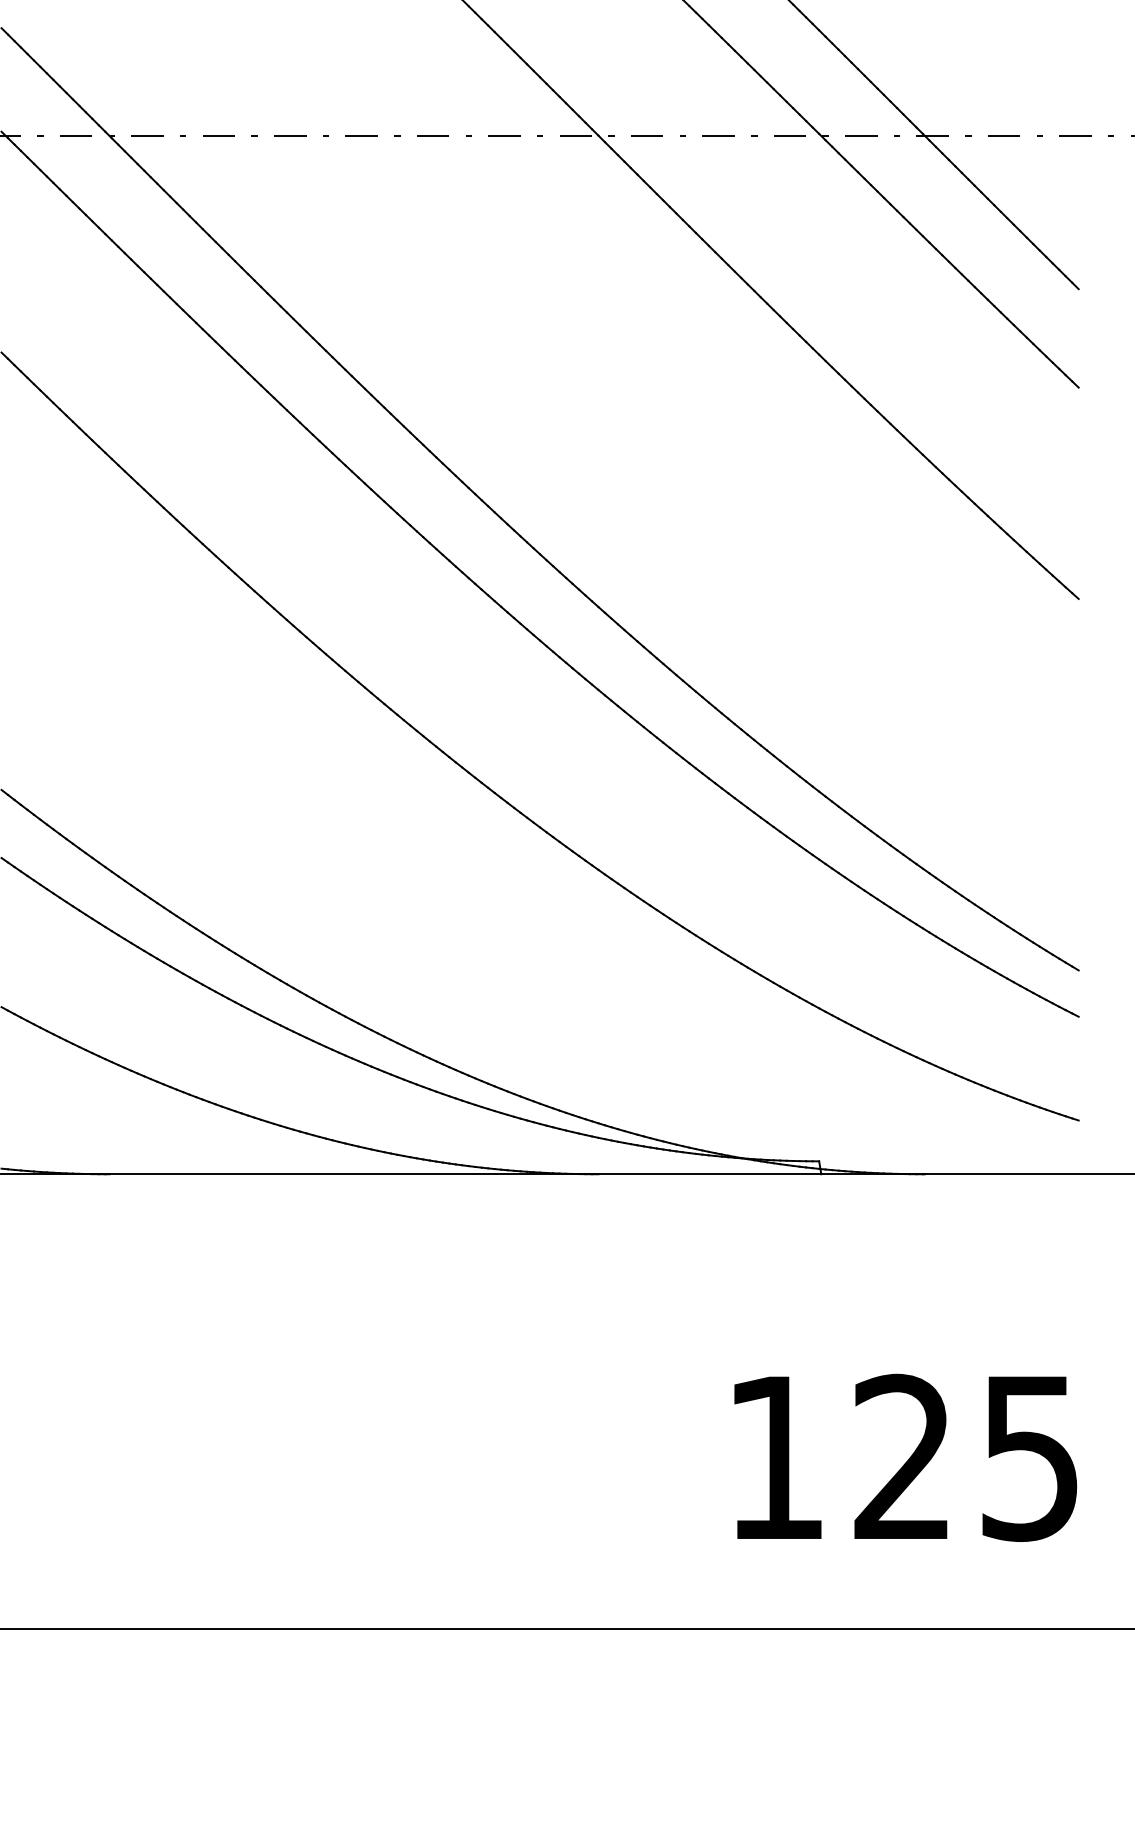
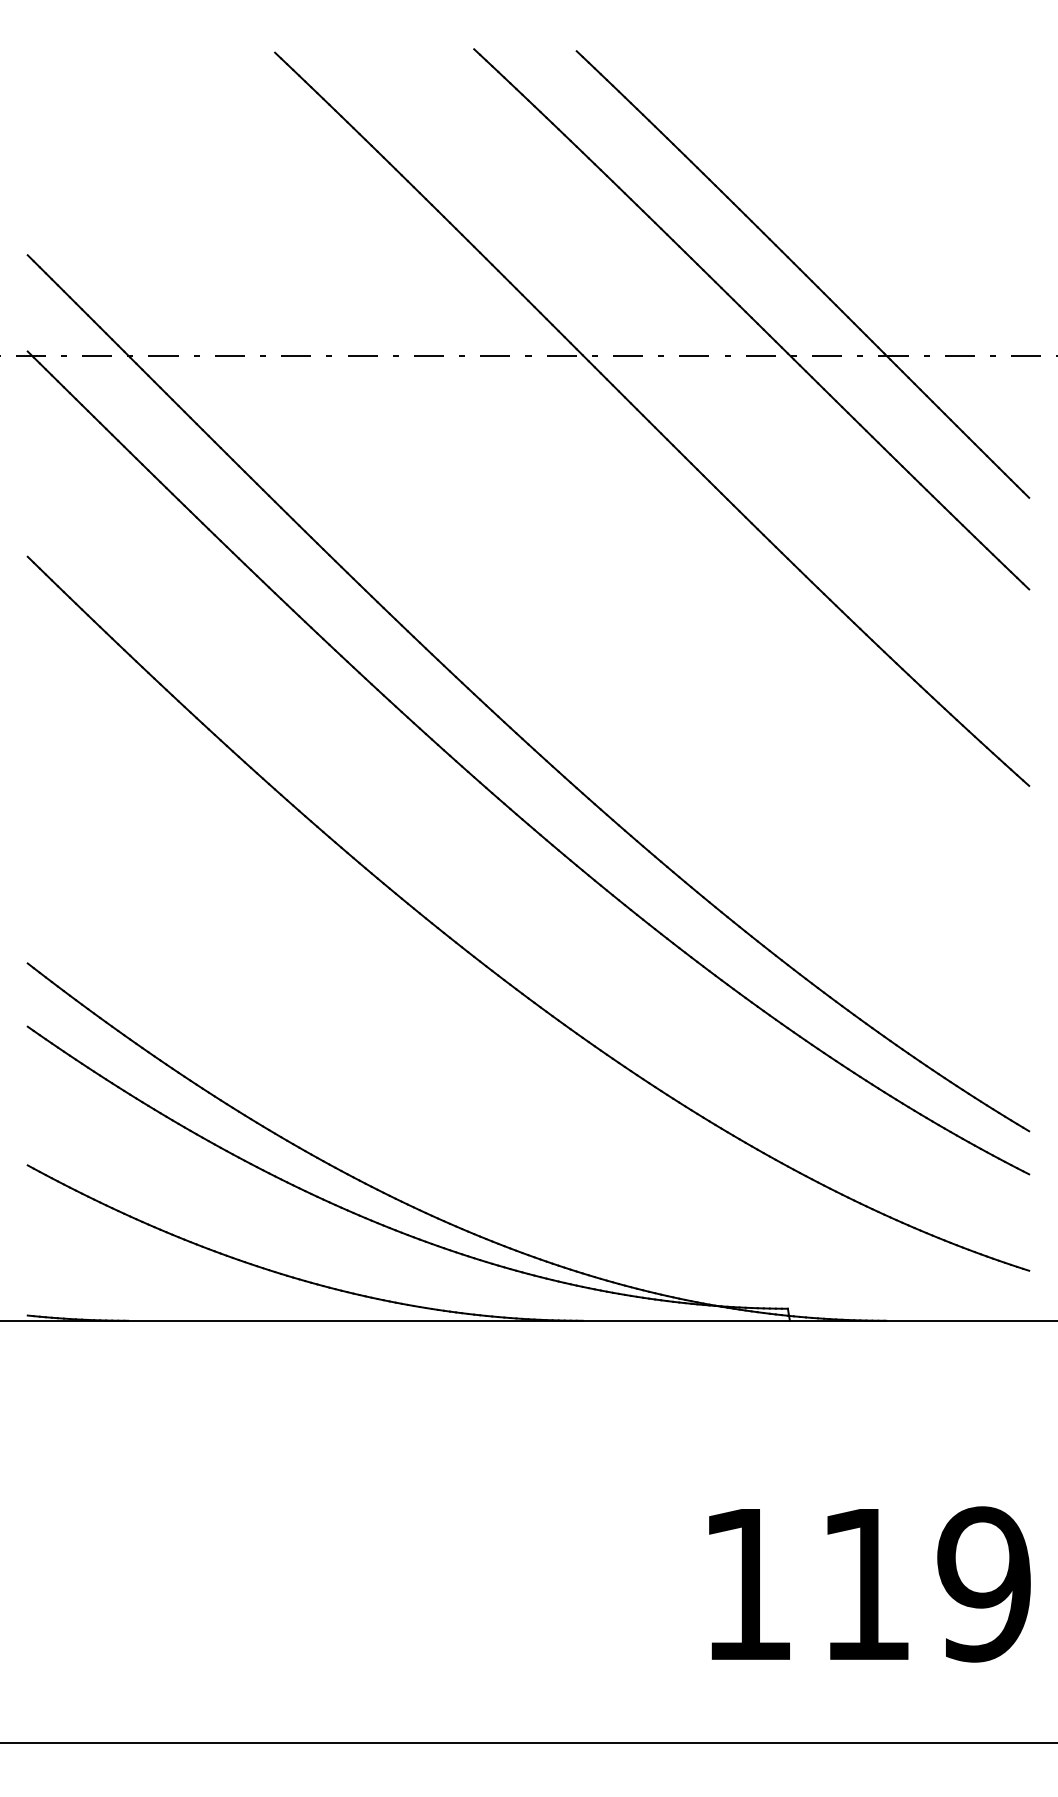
text: (967, 1457) -> (925, 1584), 125 -> 119

